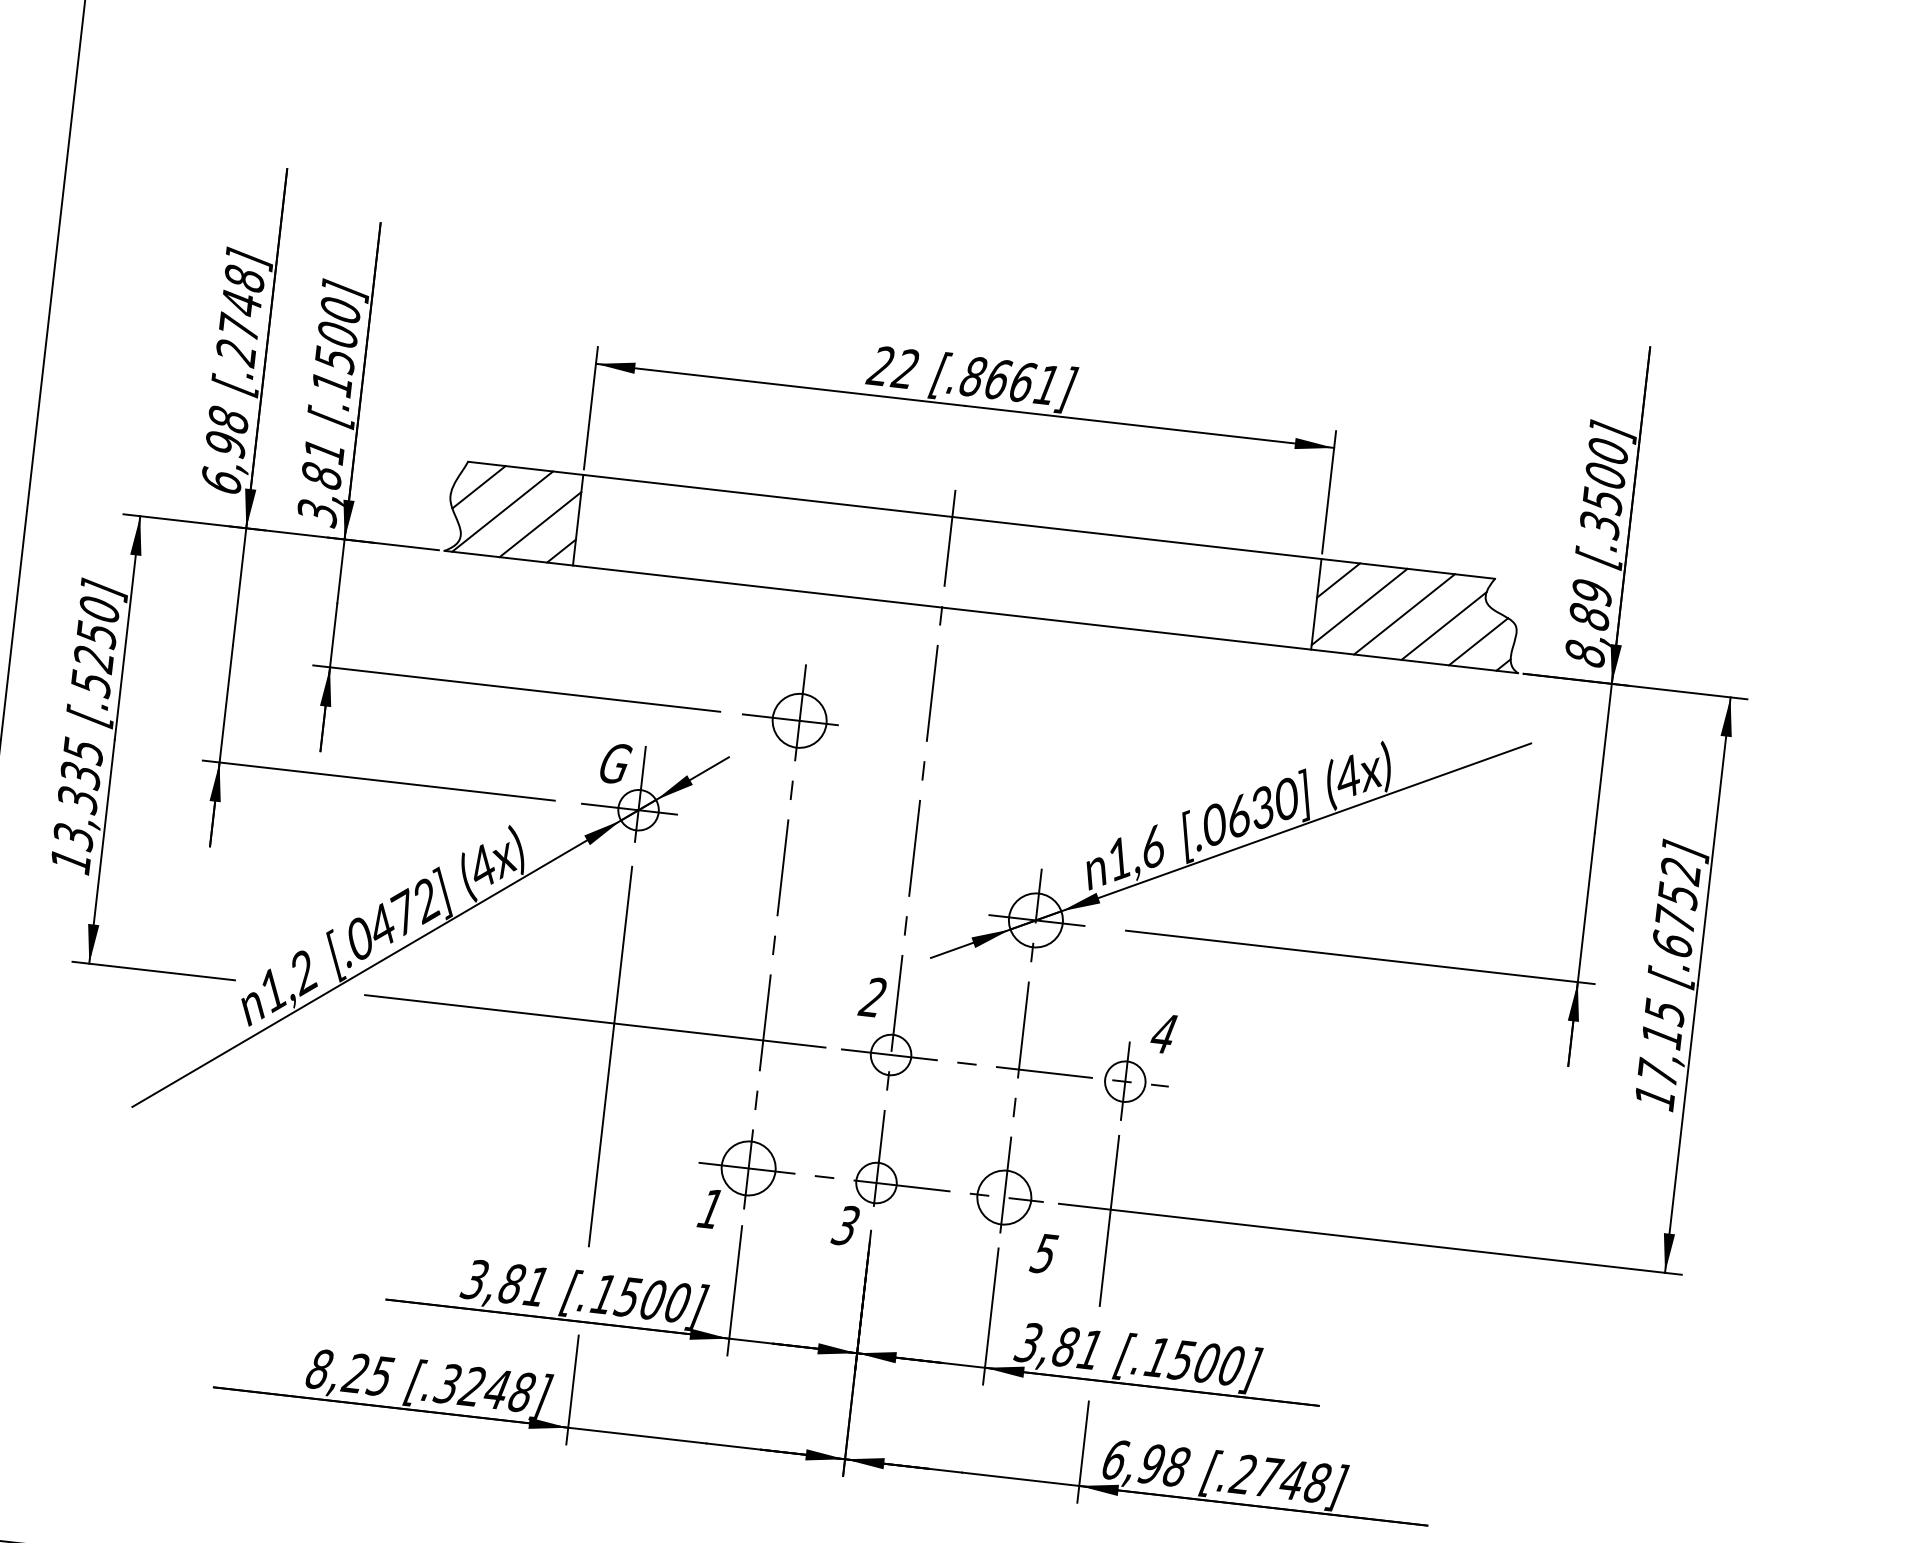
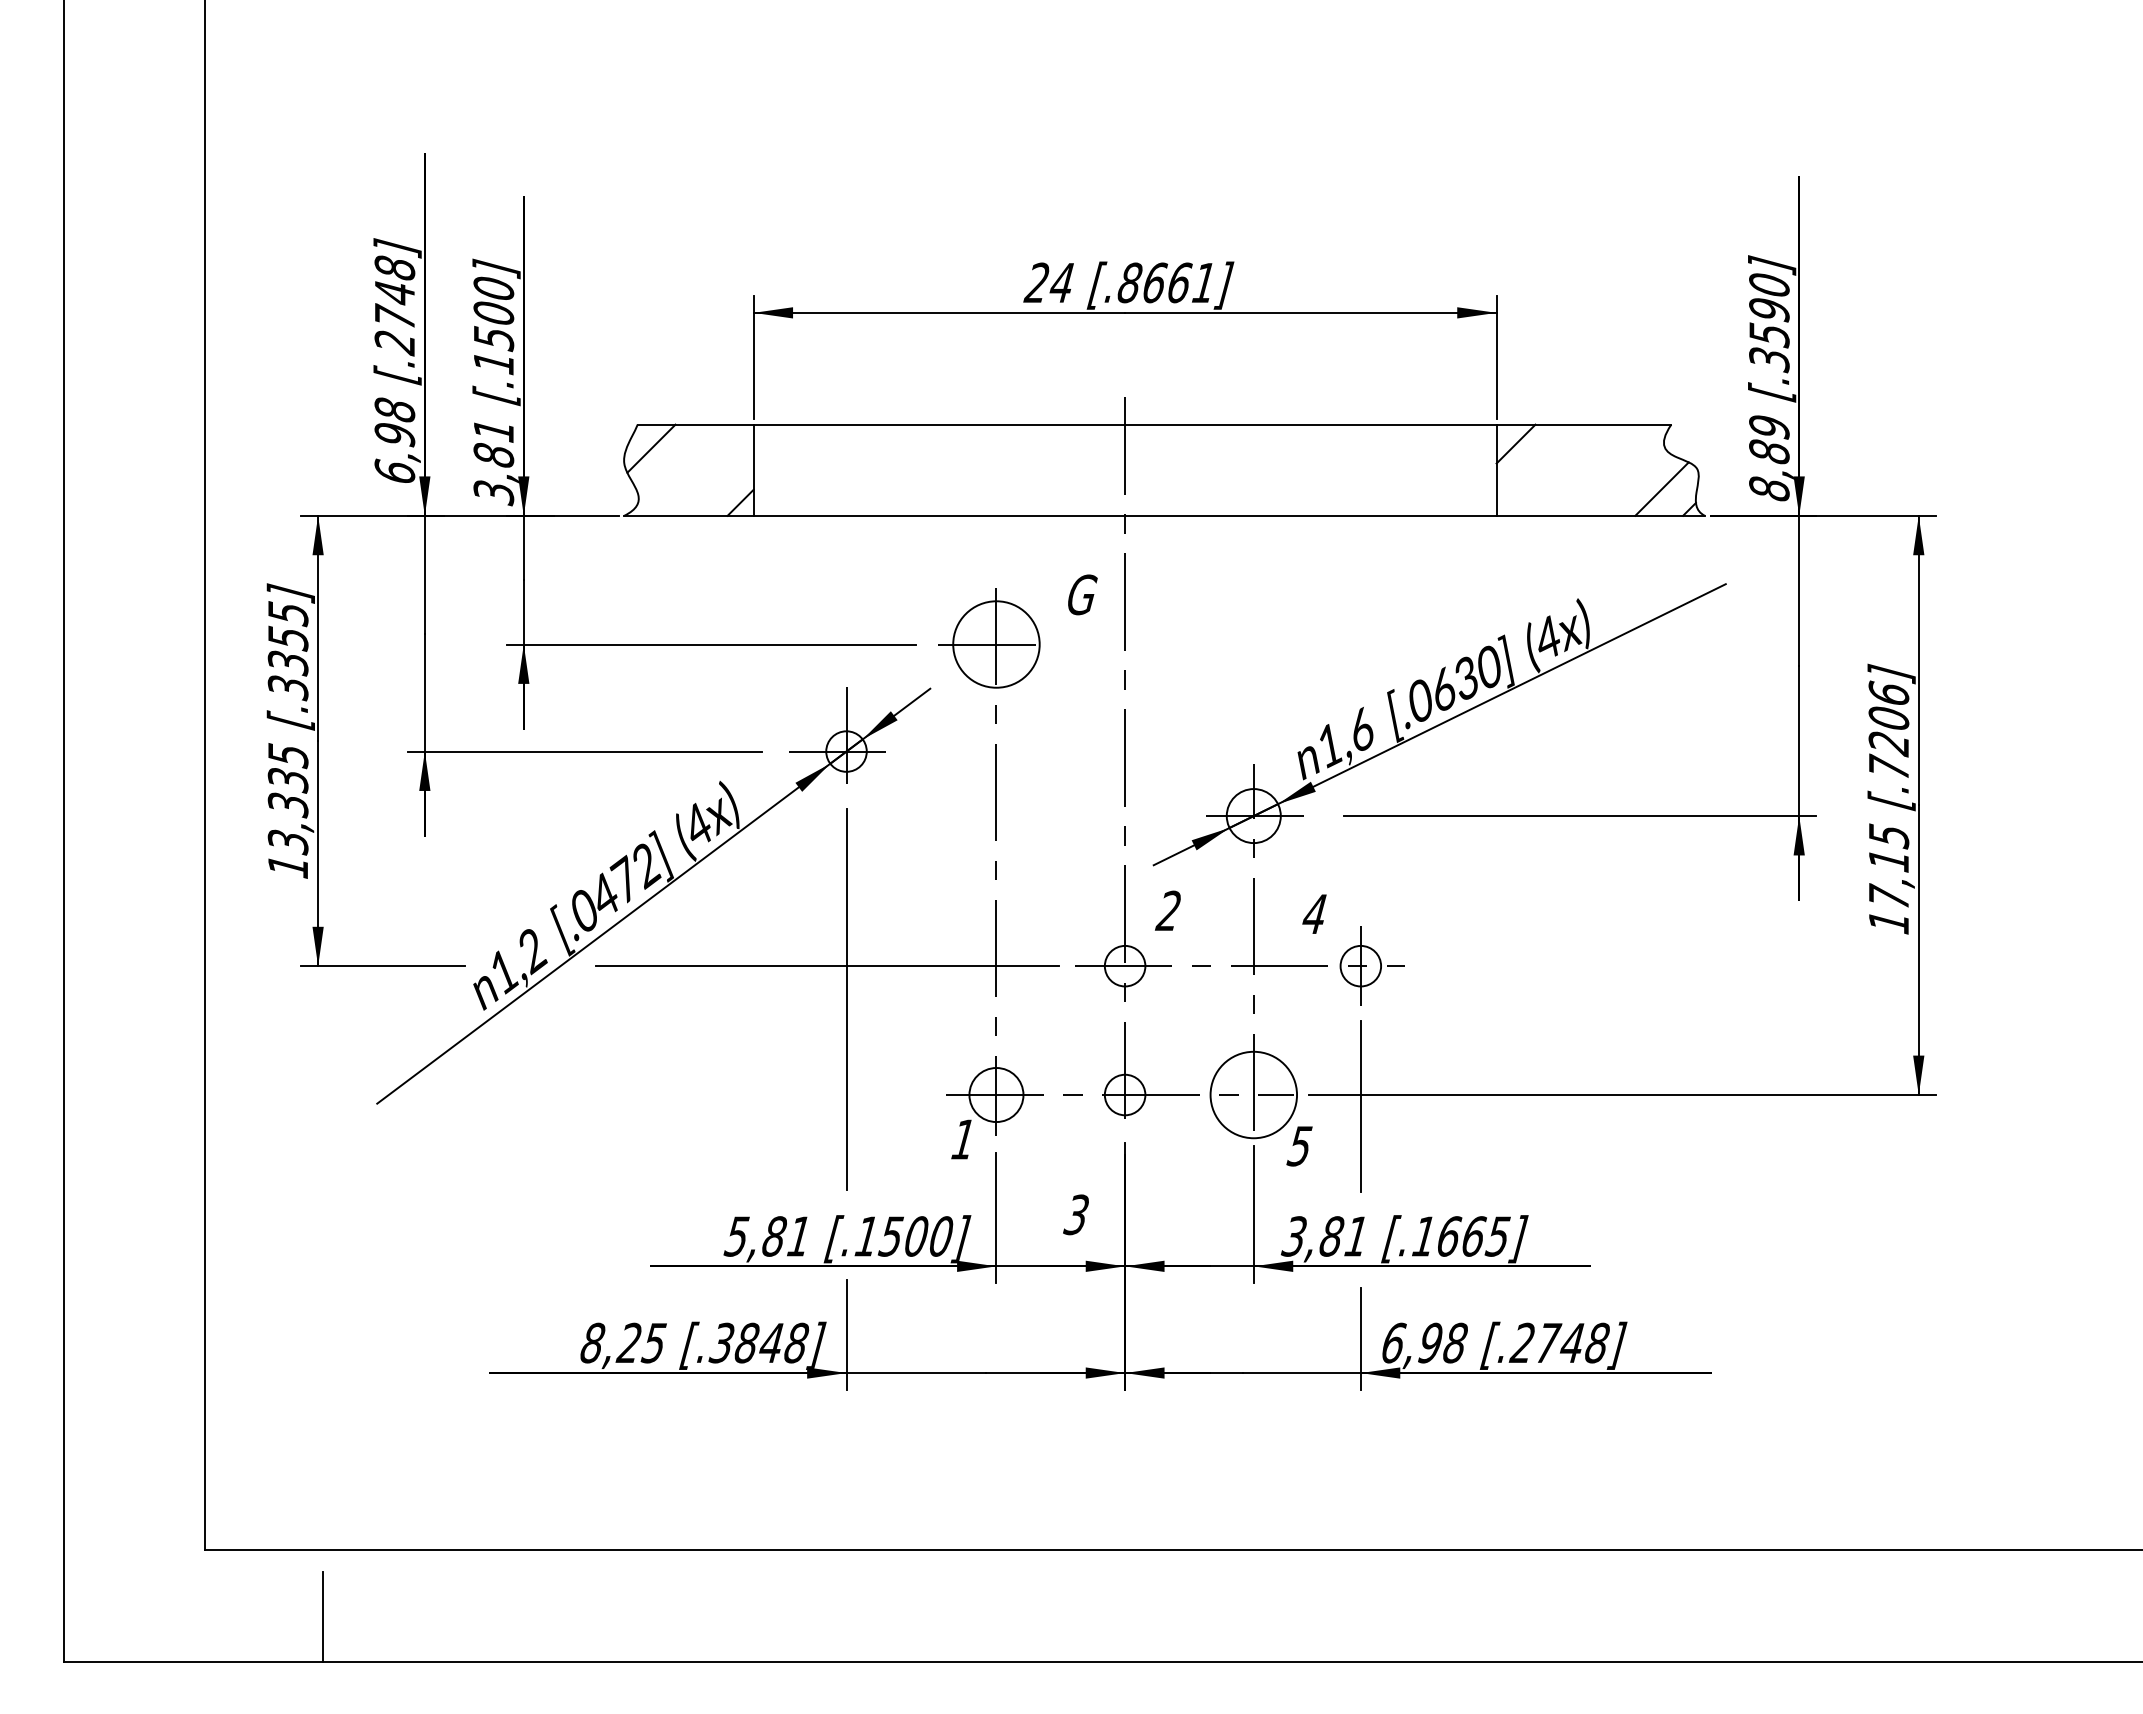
text: (904, 368) -> (1060, 282), 22 -> 24
text: (1605, 476) -> (1769, 310), [.3500] -> [.3590]
line: (502, 510) -> (677, 469), removed
line: (540, 524) -> (716, 478), removed
line: (1359, 606) -> (1539, 467), removed
line: (1403, 613) -> (1584, 469), removed
line: (1443, 626) -> (1625, 477), removed
text: (94, 646) -> (287, 650), [.5250] -> [.3355]
circle: (799, 720) -> (996, 644), size x1.6
text: (615, 763) -> (1082, 594), moved
text: (1676, 906) -> (1888, 729), [.6752] -> [.7206]
text: (871, 996) -> (1167, 910), moved
text: (1163, 1033) -> (1314, 913), moved
circle: (1004, 1198) -> (1253, 1095), size x1.6
text: (844, 1225) -> (1075, 1214), moved
text: (474, 1279) -> (736, 1236), 3,81 -> 5,81
text: (1205, 1362) -> (1472, 1236), [.1500] -> [.1665]
text: (471, 1385) -> (745, 1342), [.3248] -> [.3848]

